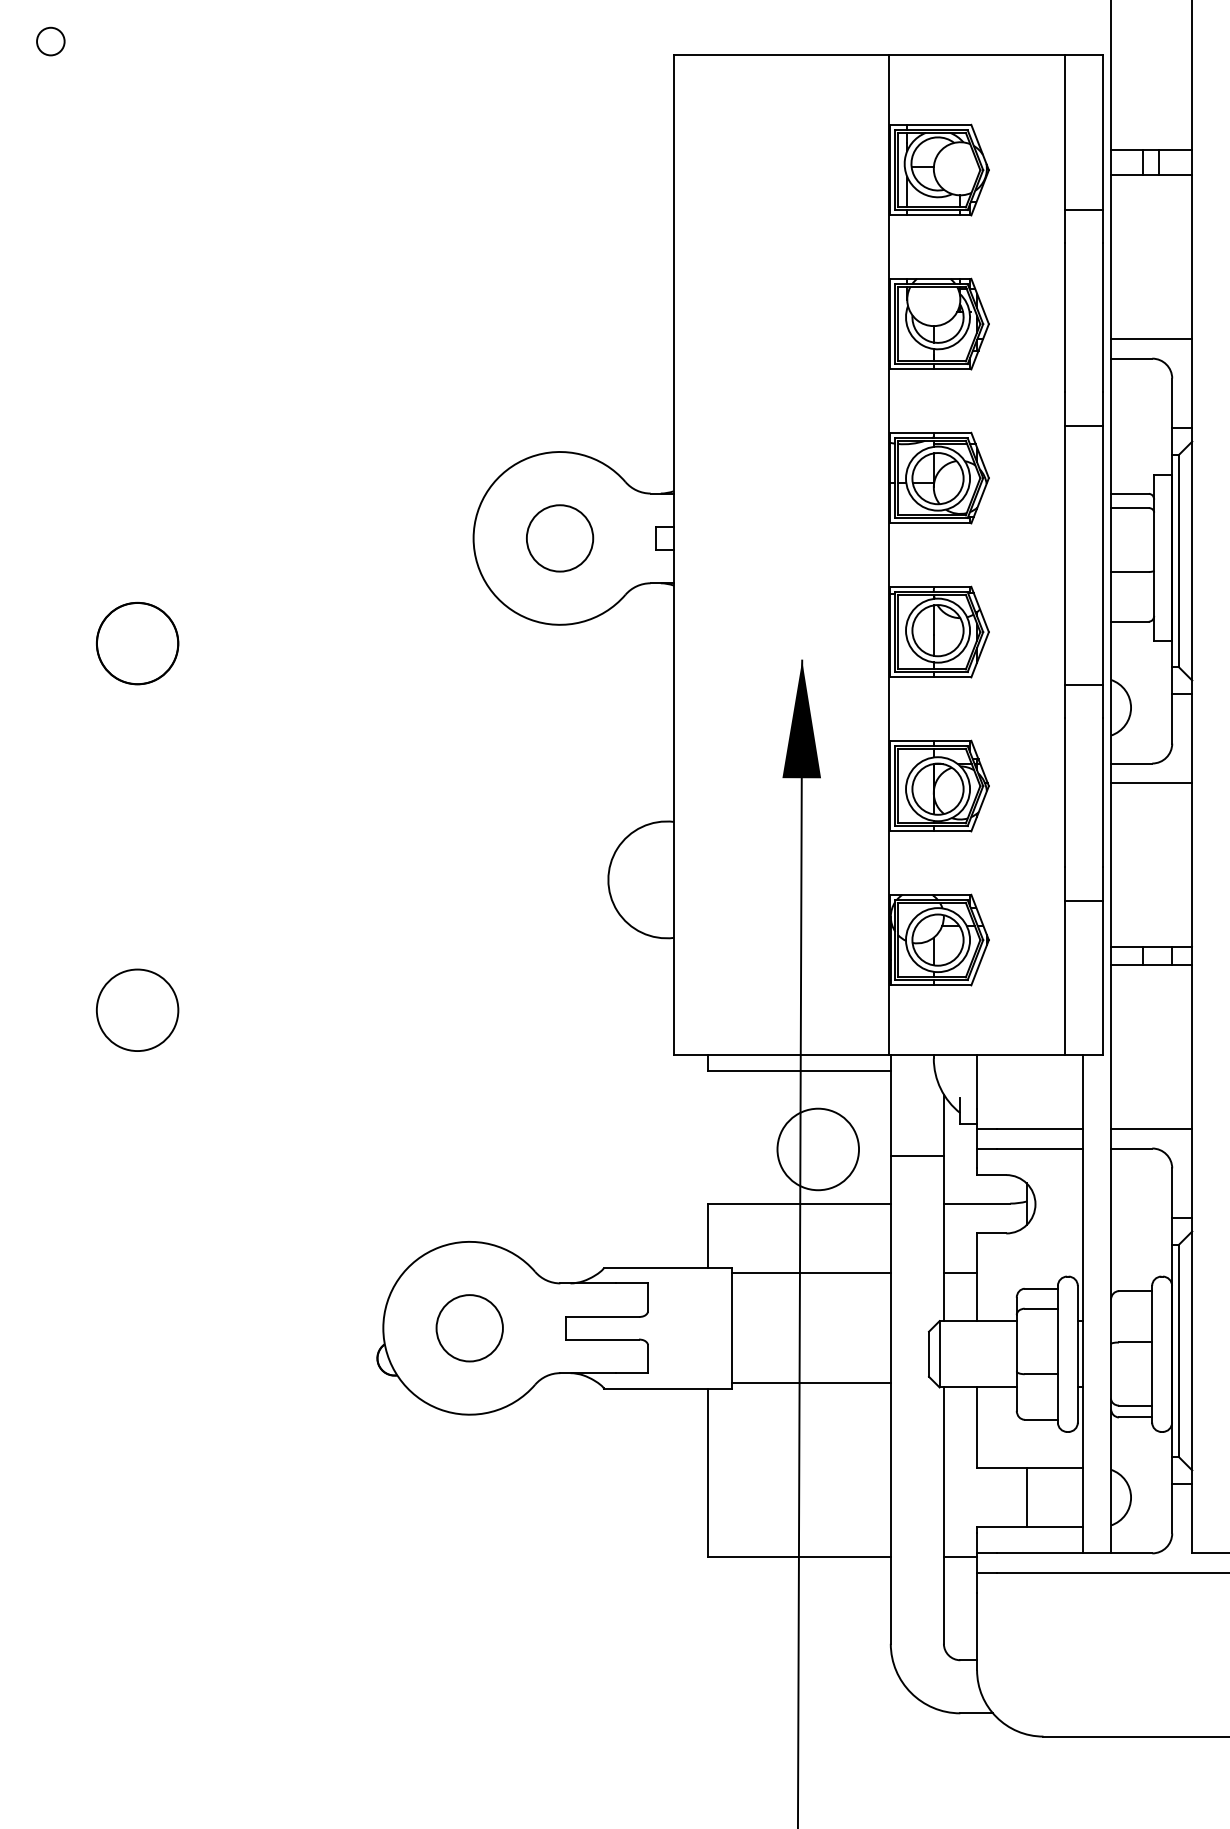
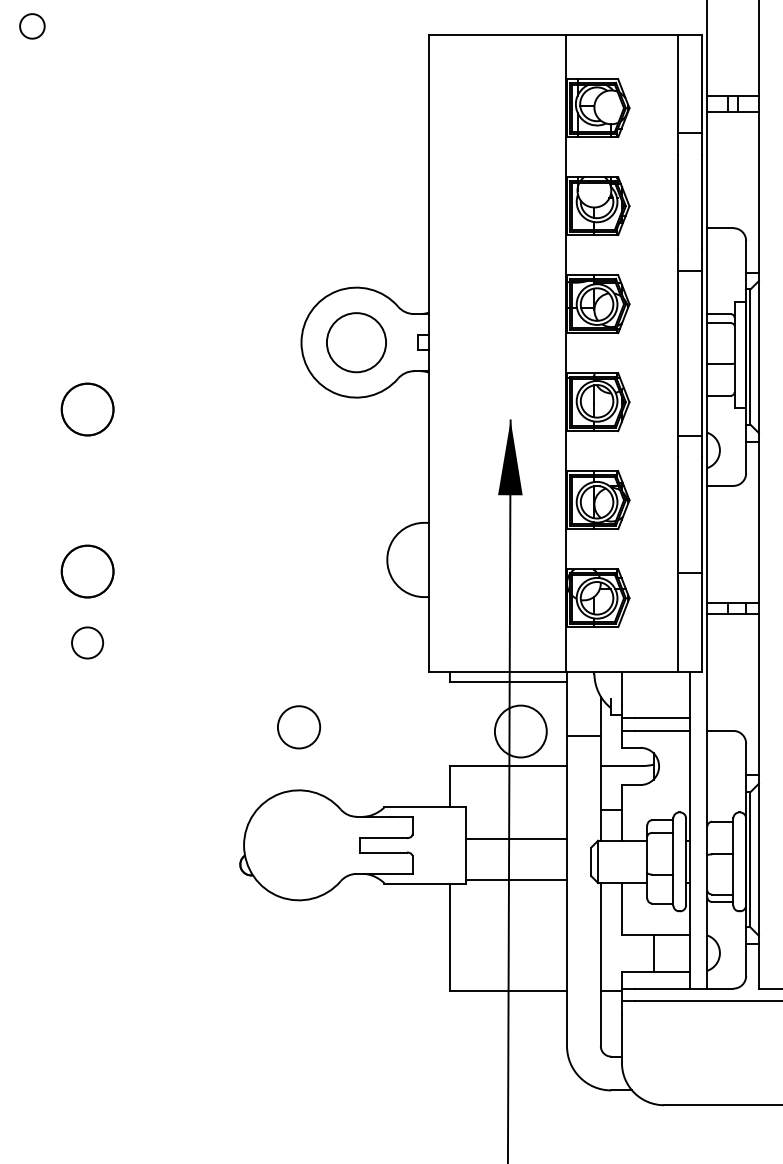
circle: (50, 41) -> (32, 26), size x1.4
line: (1150, 338) -> (732, 215), removed
circle: (560, 538) -> (356, 342), size x1.4
line: (1150, 783) -> (732, 498), removed
part: (137, 898) -> (87, 571), added
circle: (137, 1009) -> (87, 642), size x0.6
line: (1150, 1128) -> (732, 718), removed
line: (811, 1273) -> (516, 839), moved
circle: (470, 1328) -> (299, 727), moved

